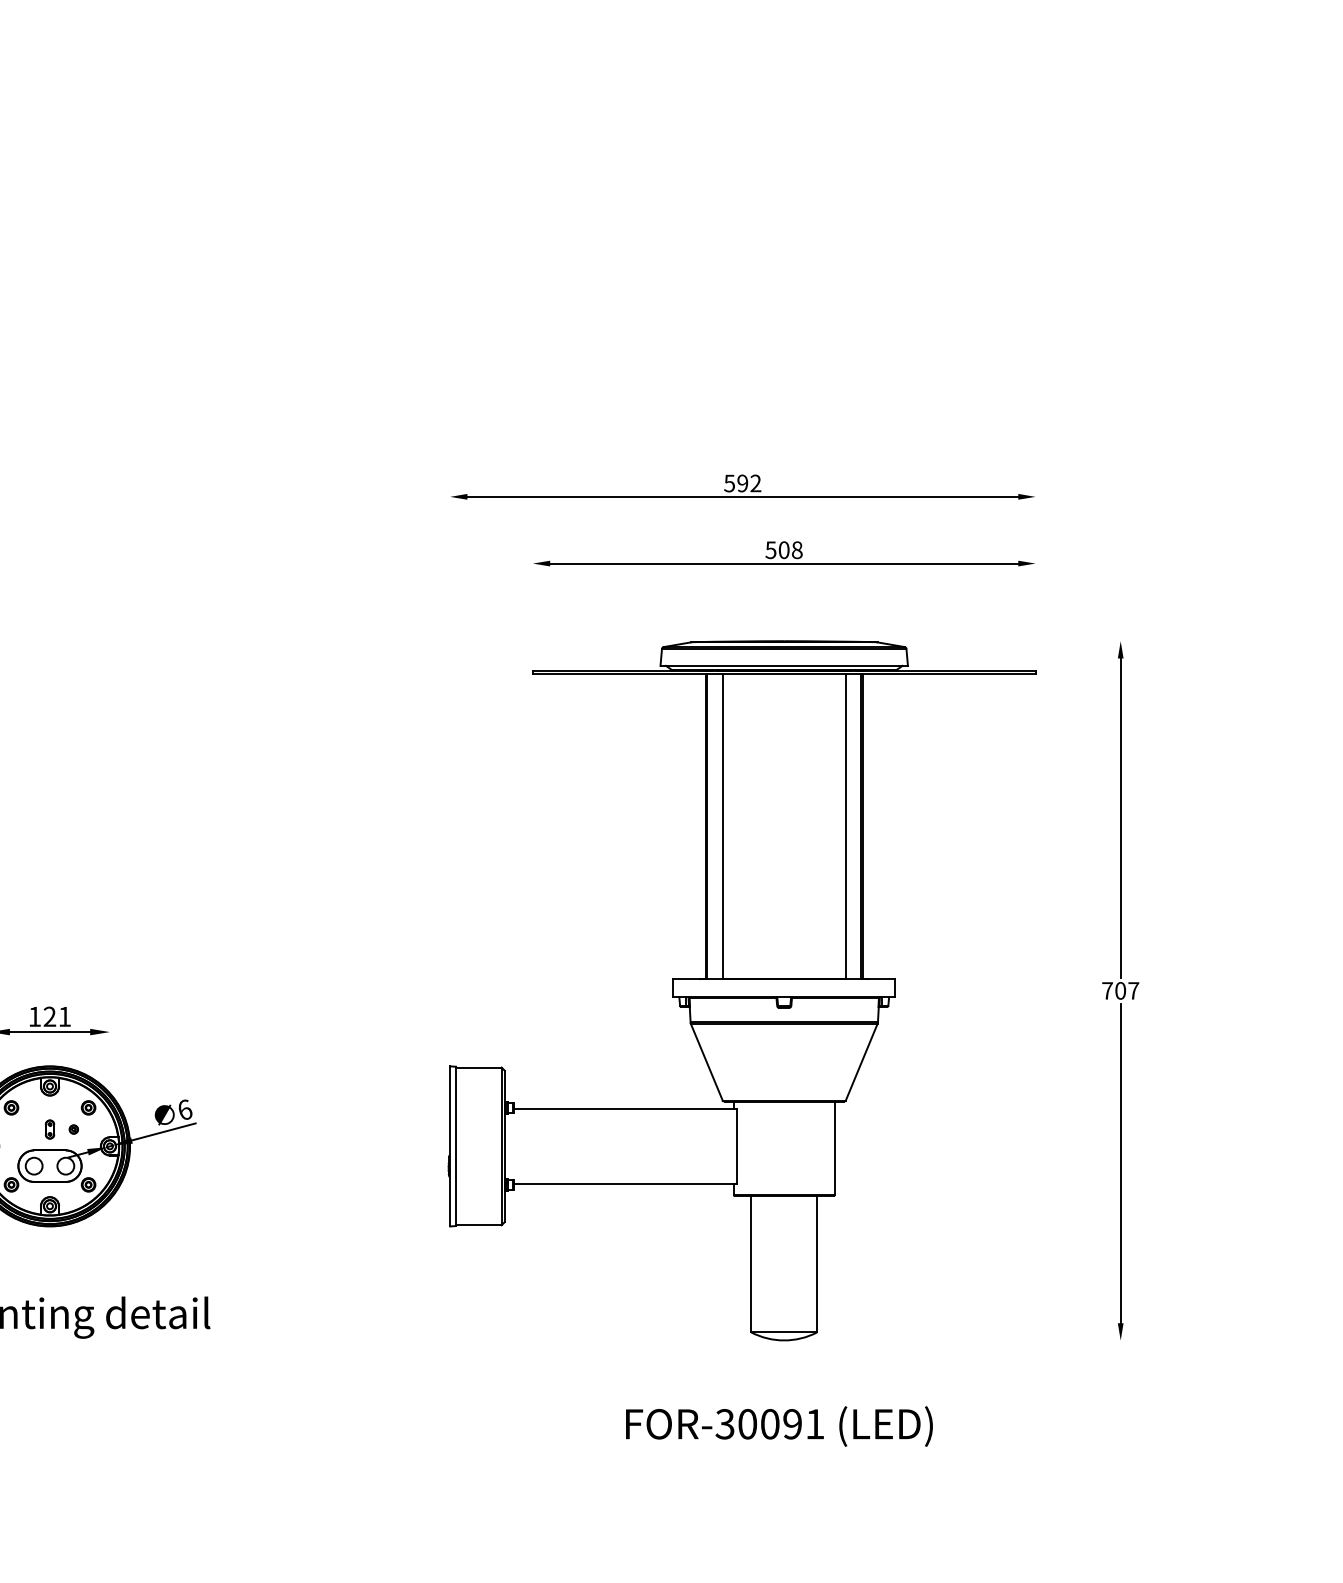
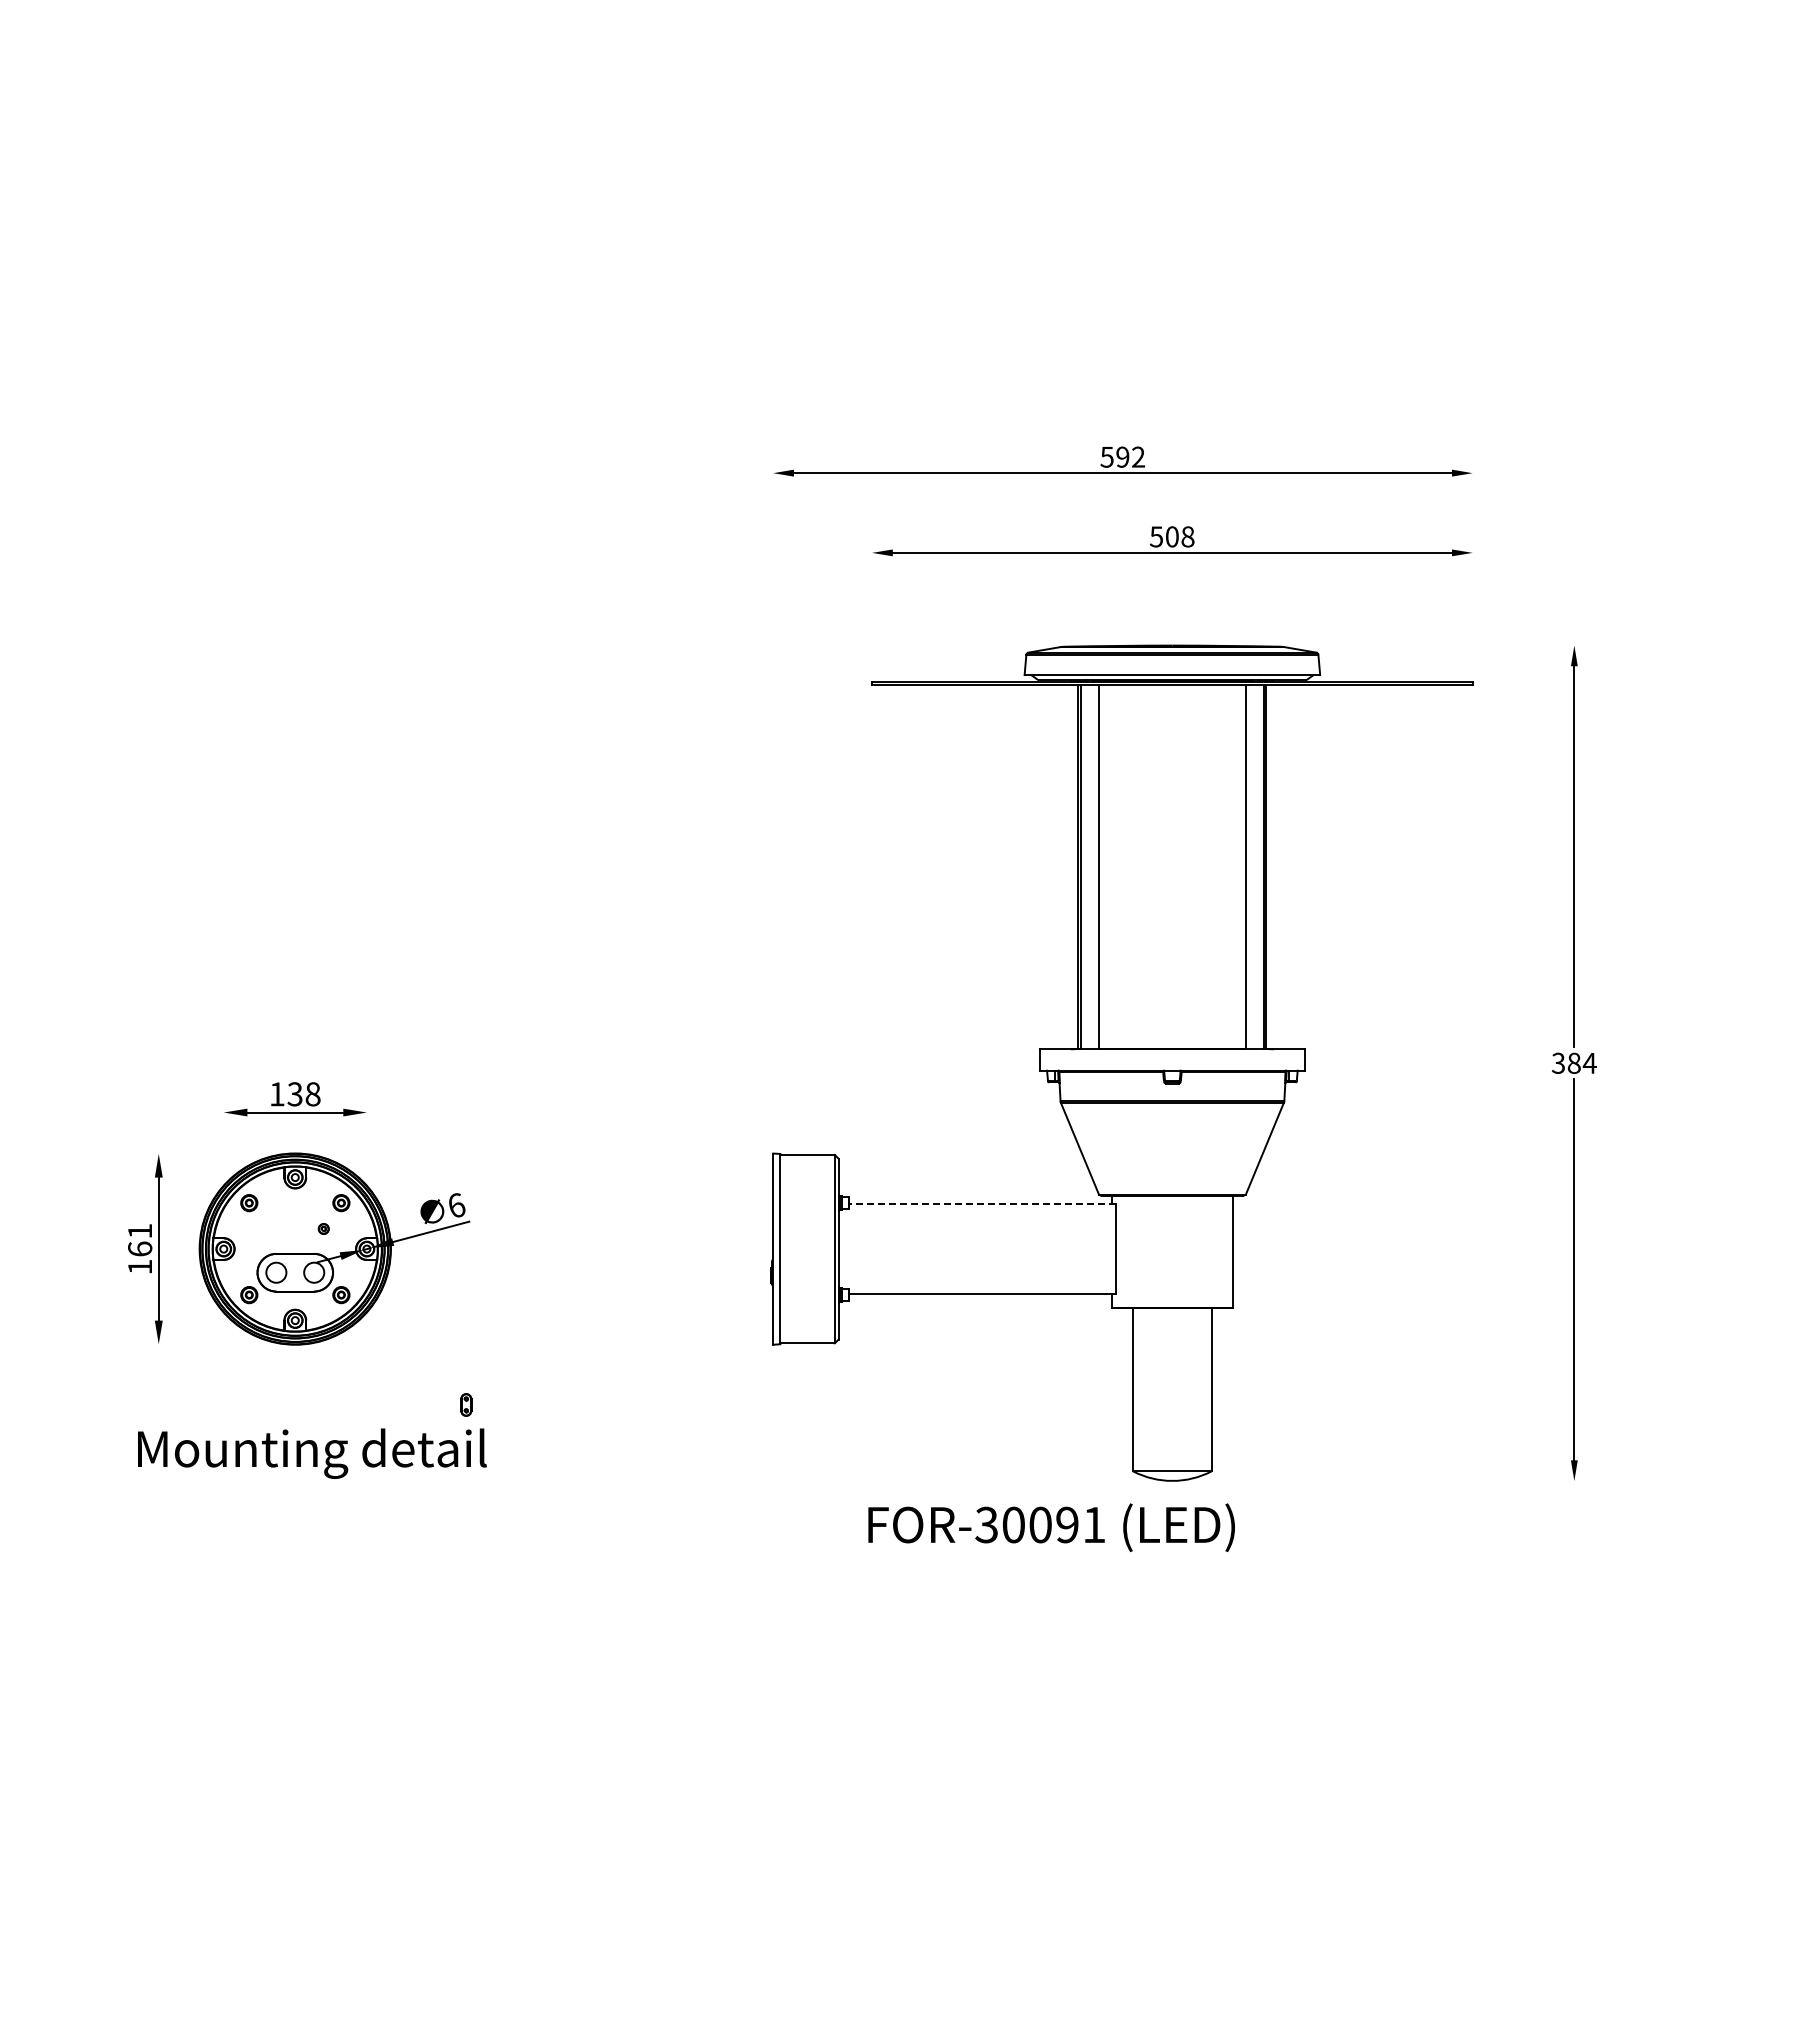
text: (1120, 990) -> (1573, 1062), 707 -> 384
text: (56, 1016) -> (303, 1094), 121 -> 138
line: (625, 1109) -> (982, 1204), solid -> dashed
part: (50, 1129) -> (466, 1404), moved
text: (779, 1426) -> (1051, 1527), moved

